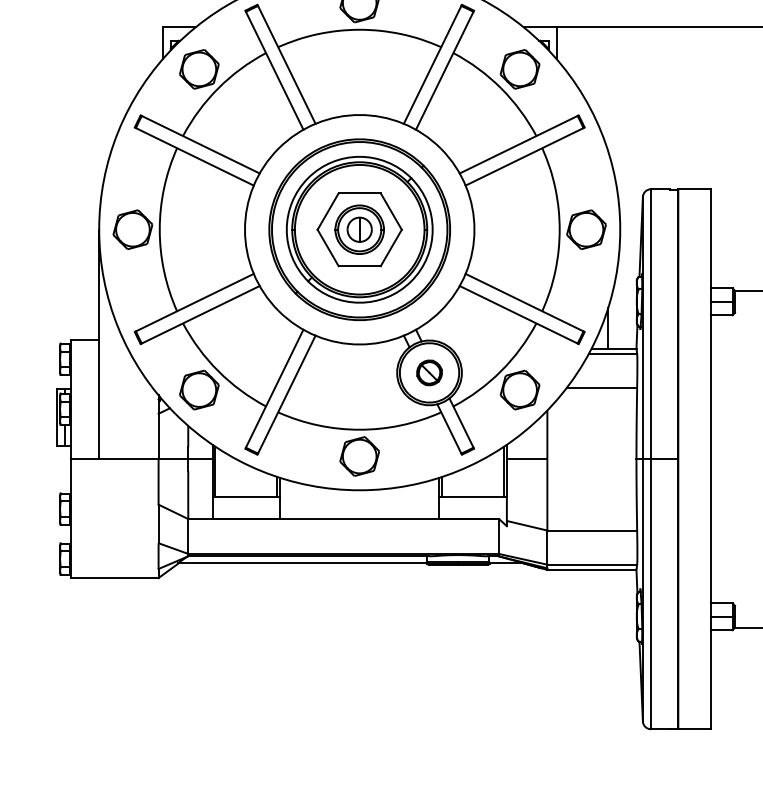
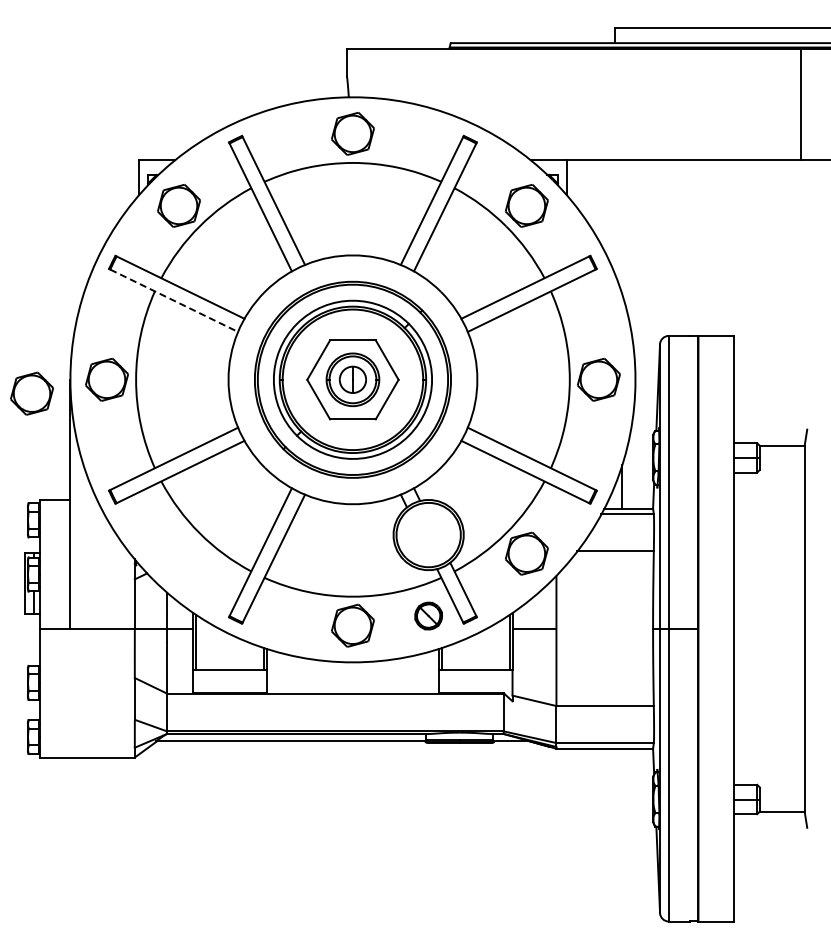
line: (195, 156) -> (174, 300), solid -> dashed
part: (429, 372) -> (428, 615), moved
part: (198, 389) -> (31, 393), moved

